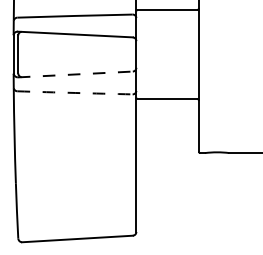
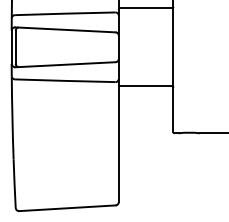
line: (75, 74) -> (65, 64), dashed -> solid
arc: (75, 92) -> (65, 80), dashed -> solid

